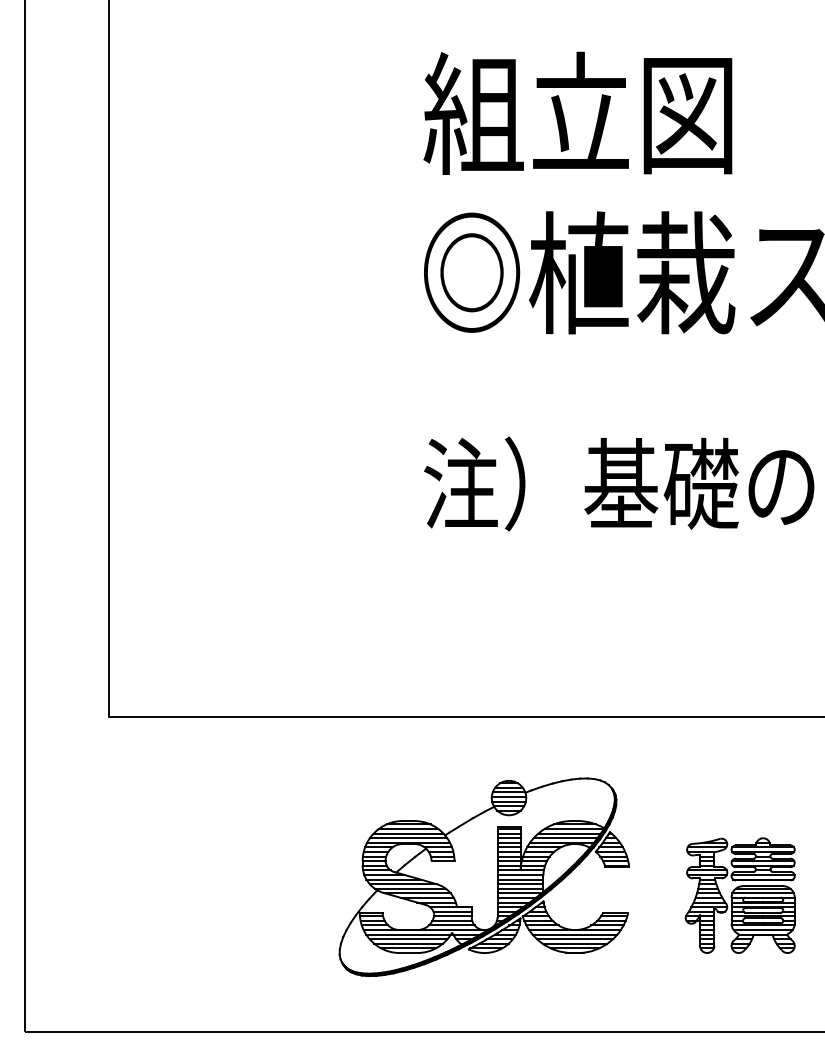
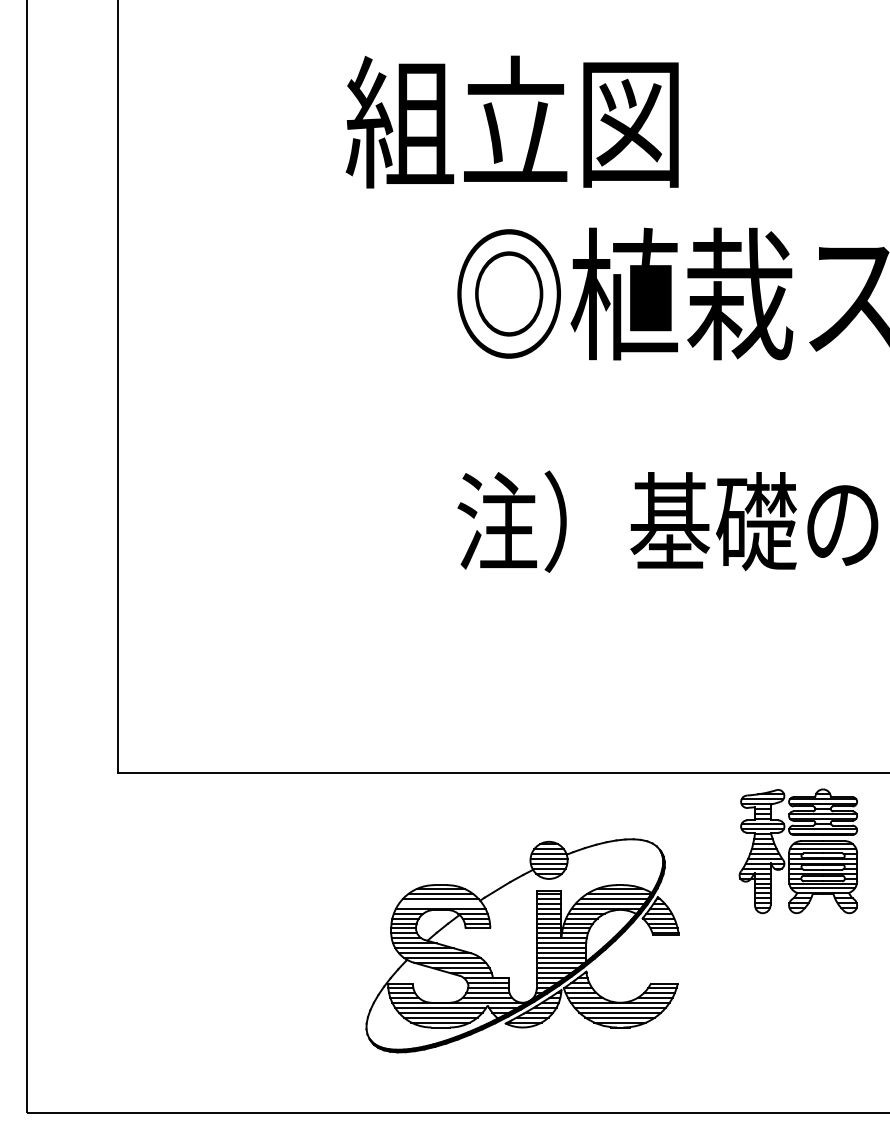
text: (577, 112) -> (511, 121), moved
line: (408, 838) -> (440, 903), removed
part: (739, 895) -> (797, 851), moved

